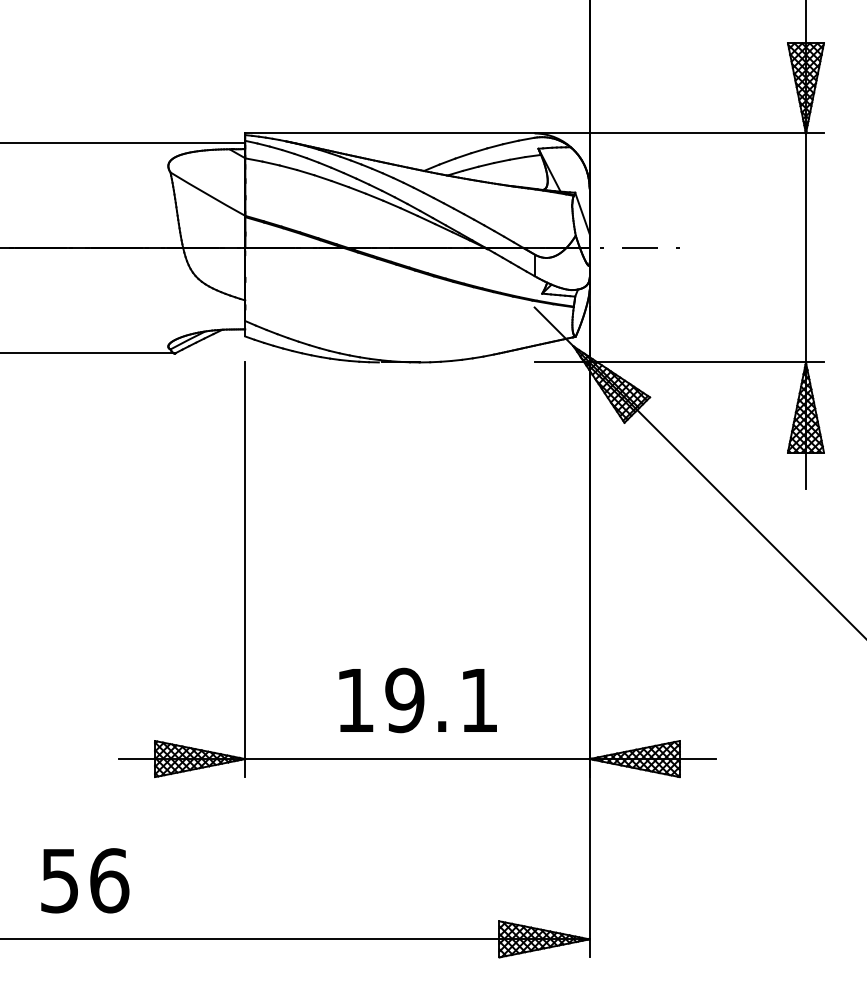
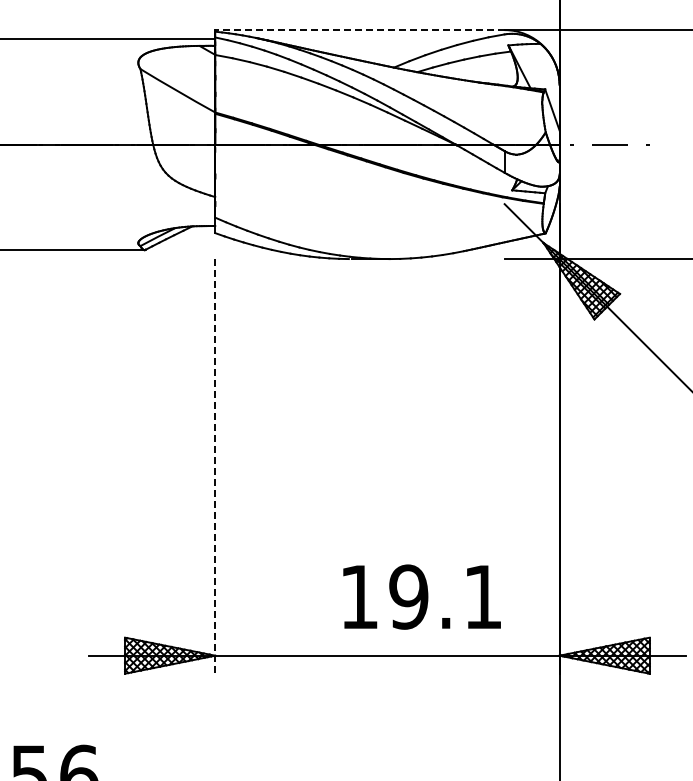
line: (389, 133) -> (359, 30), solid -> dashed
line: (245, 570) -> (215, 467), solid -> dashed
text: (417, 700) -> (421, 597), moved

